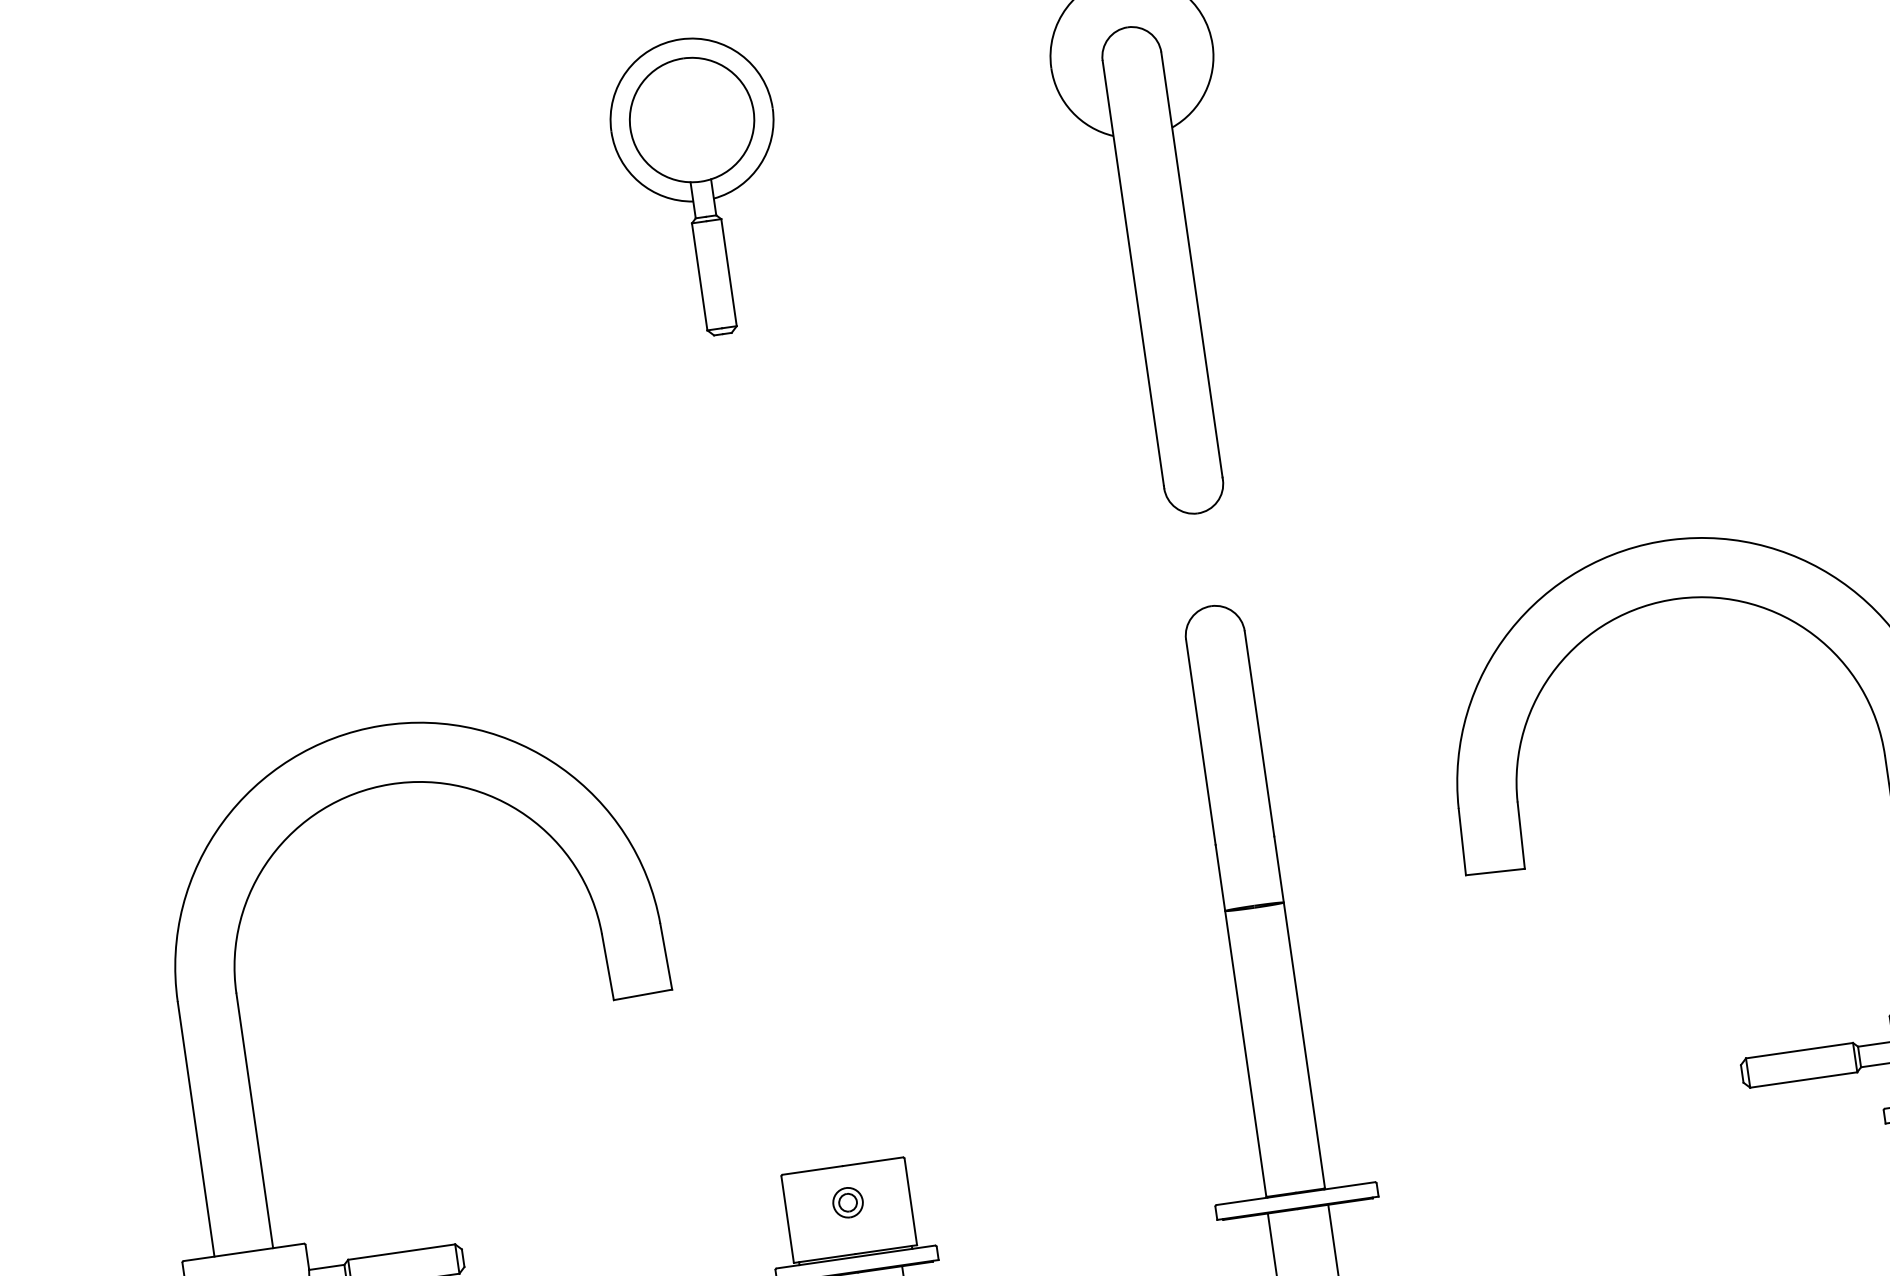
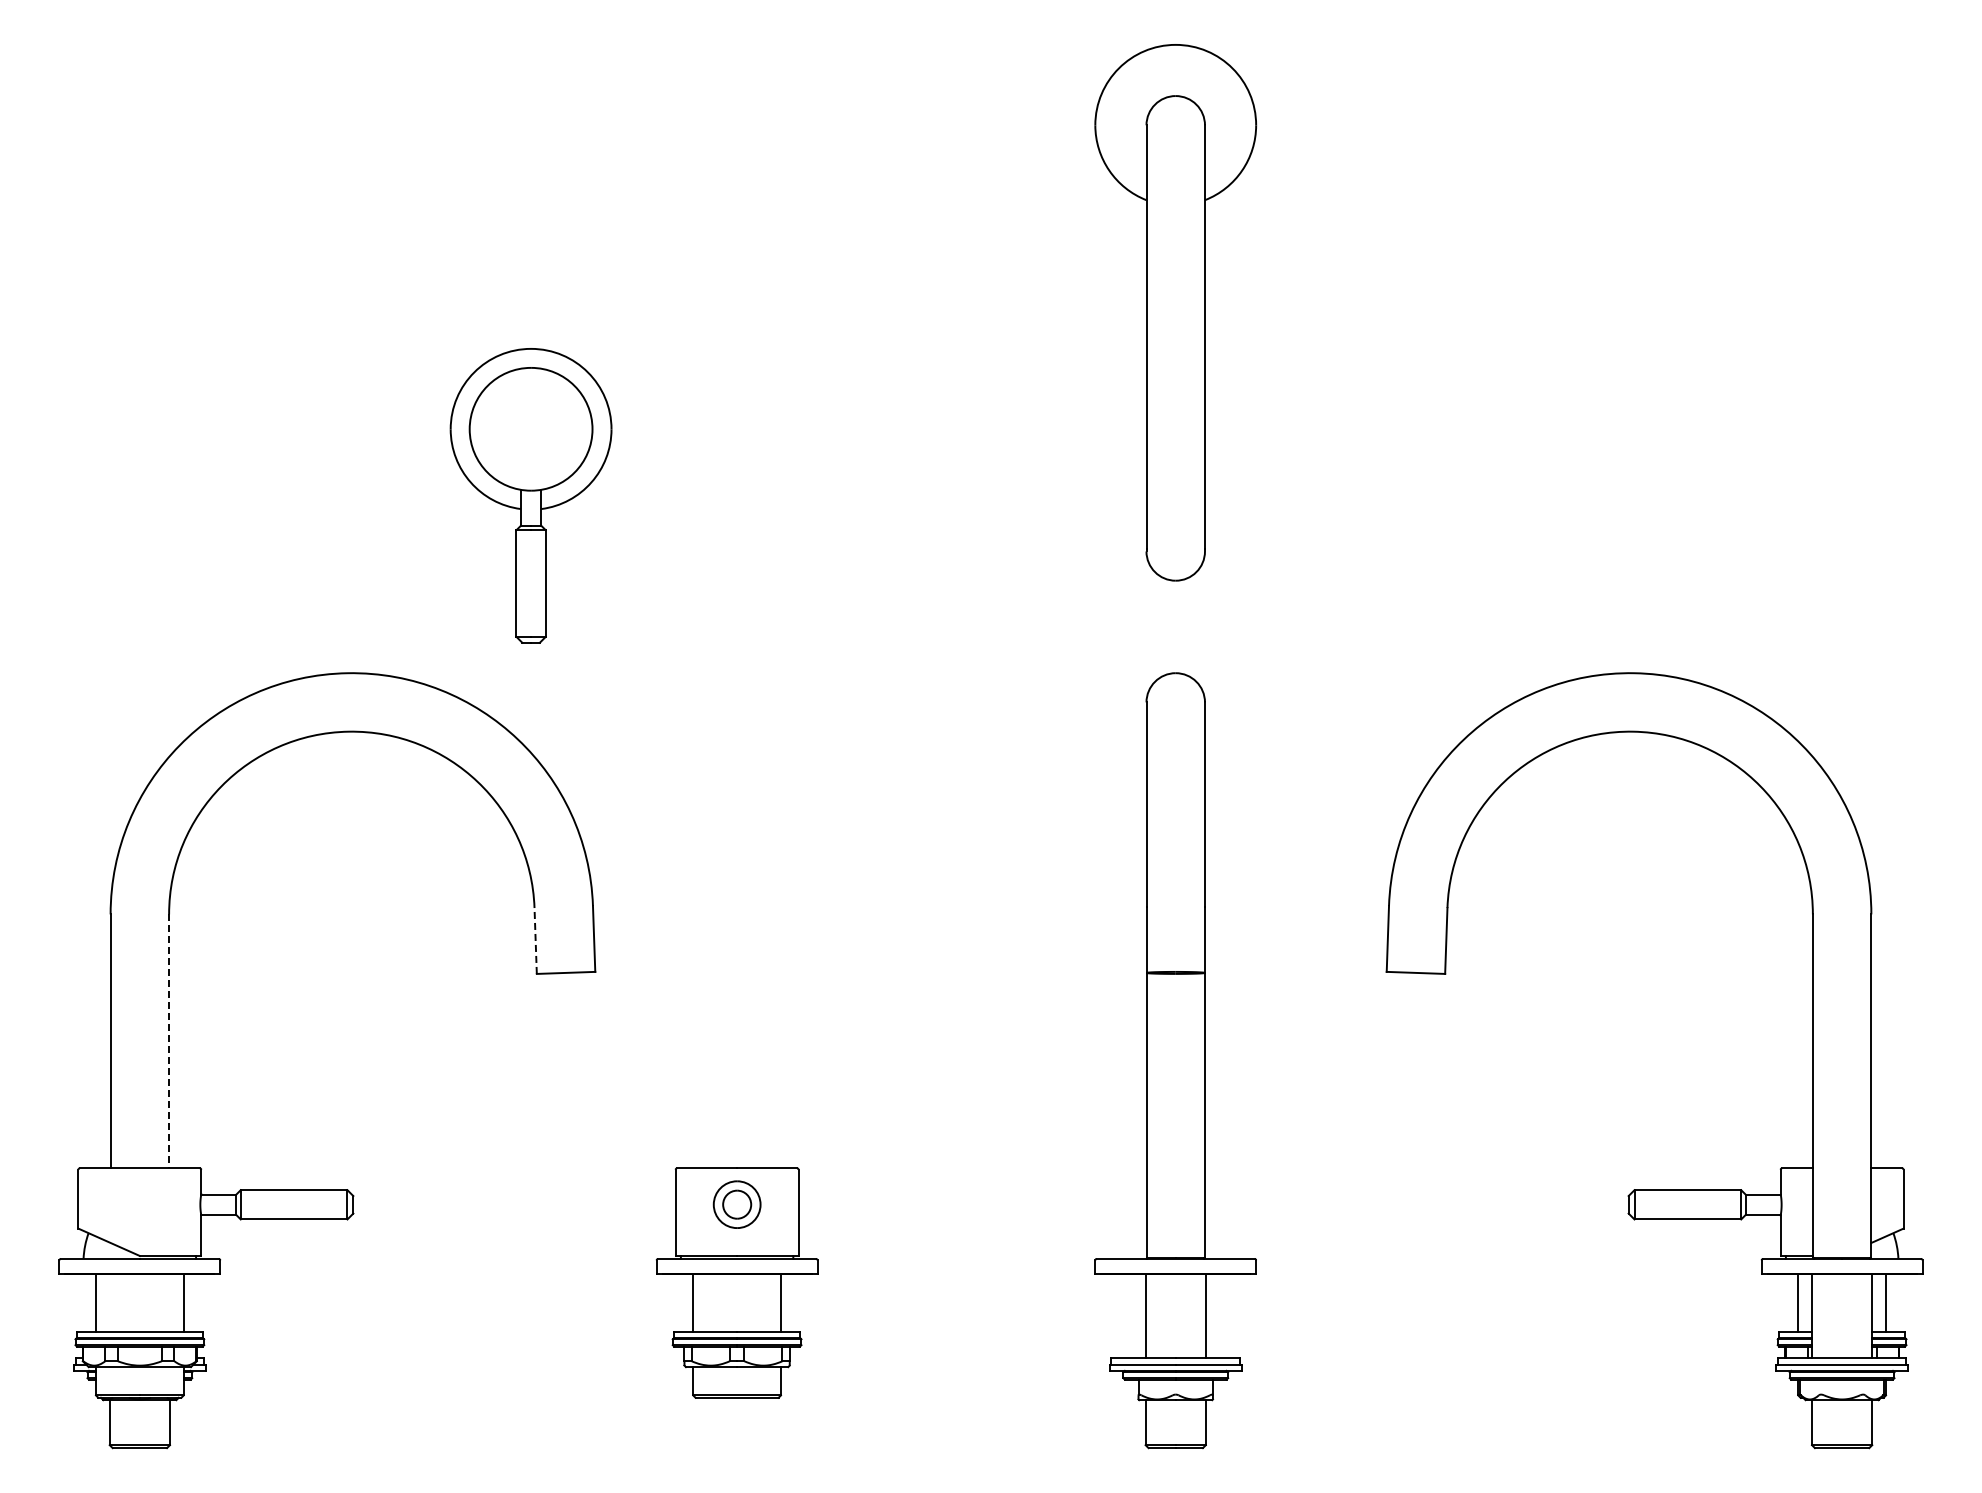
part: (701, 186) -> (530, 495), moved
line: (607, 967) -> (535, 941), solid -> dashed
line: (255, 1120) -> (169, 1041), solid -> dashed
part: (847, 1202) -> (736, 1204), size x1.6

